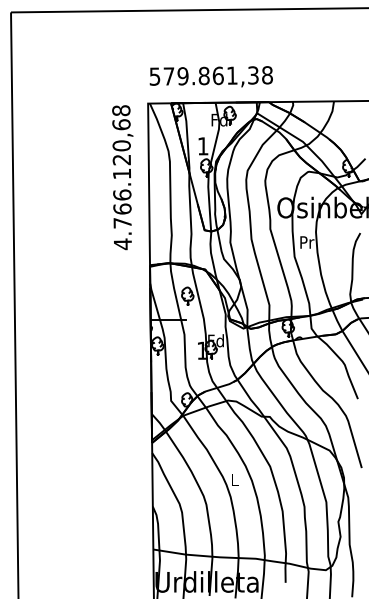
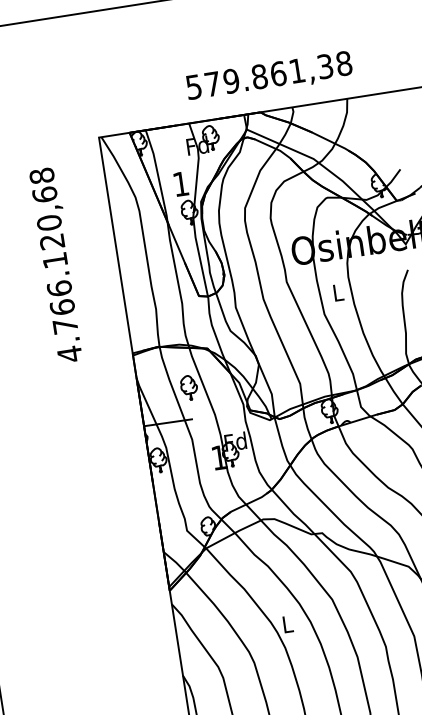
text: (210, 76) -> (268, 76), moved
text: (122, 177) -> (56, 265), moved
text: (307, 242) -> (338, 292), Pr -> L

